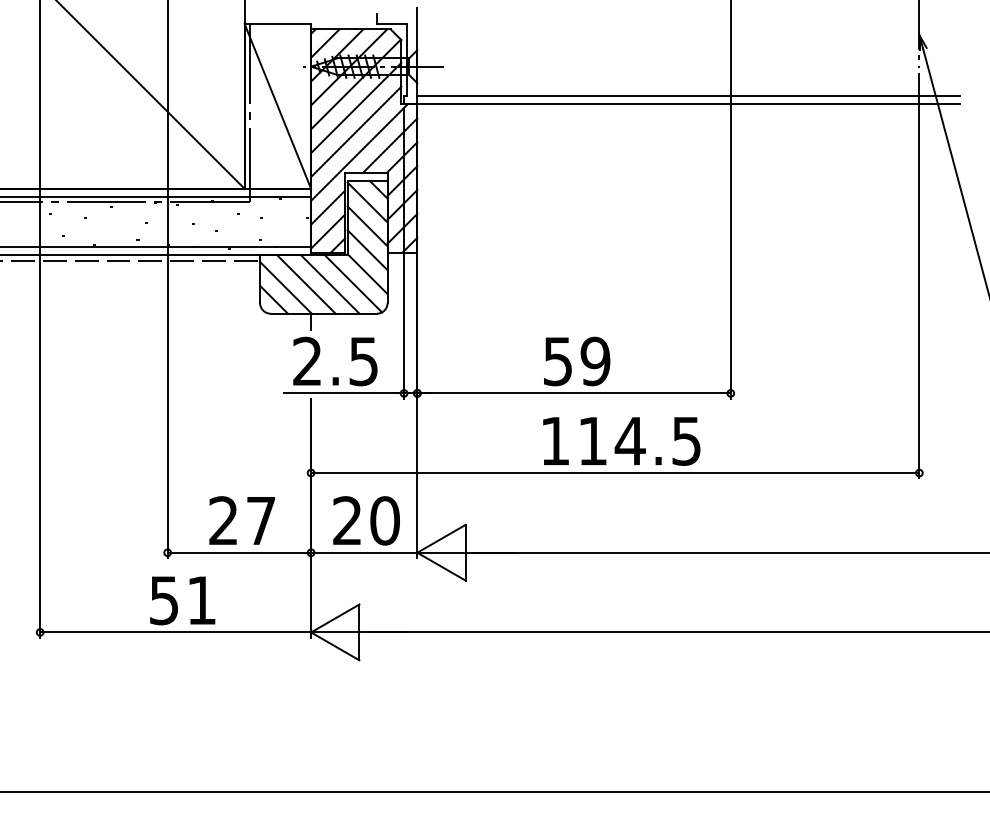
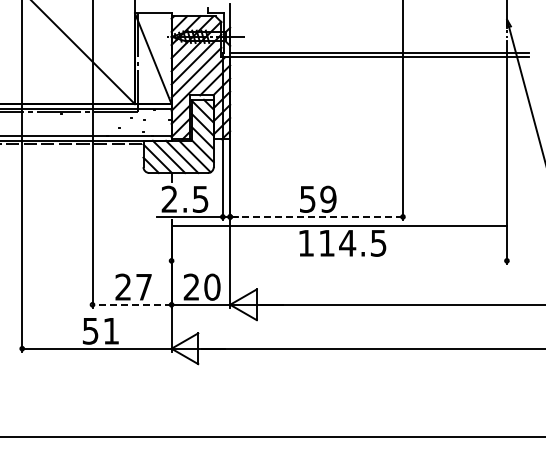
line: (573, 392) -> (316, 216), solid -> dashed
line: (613, 472) -> (338, 225), moved
line: (240, 552) -> (132, 304), solid -> dashed

